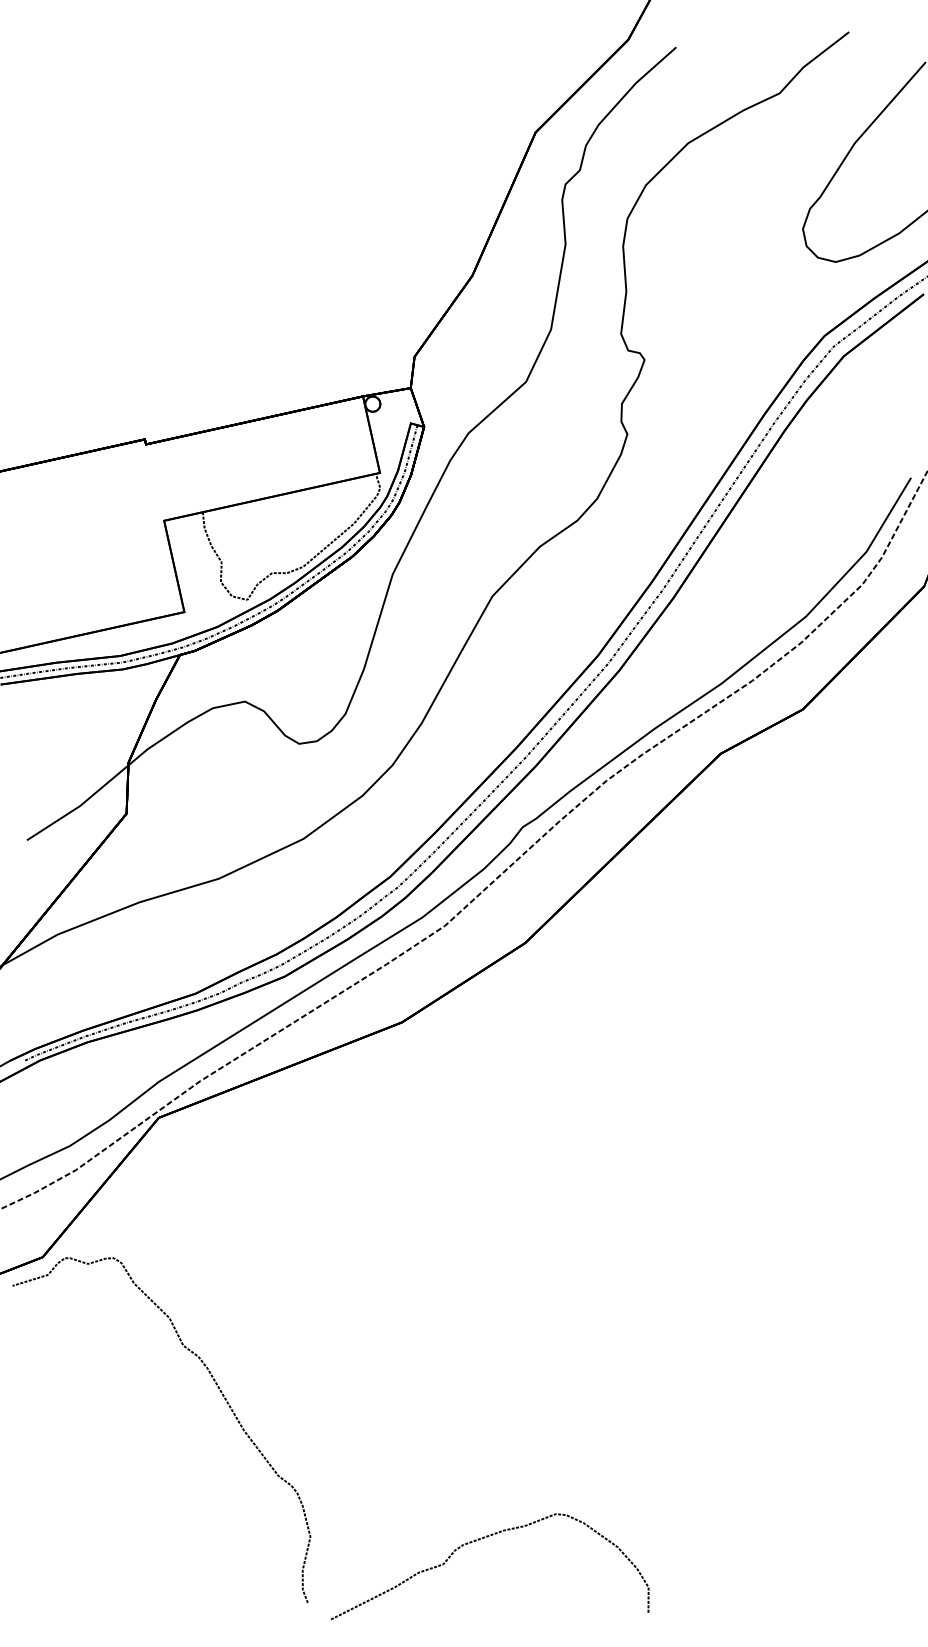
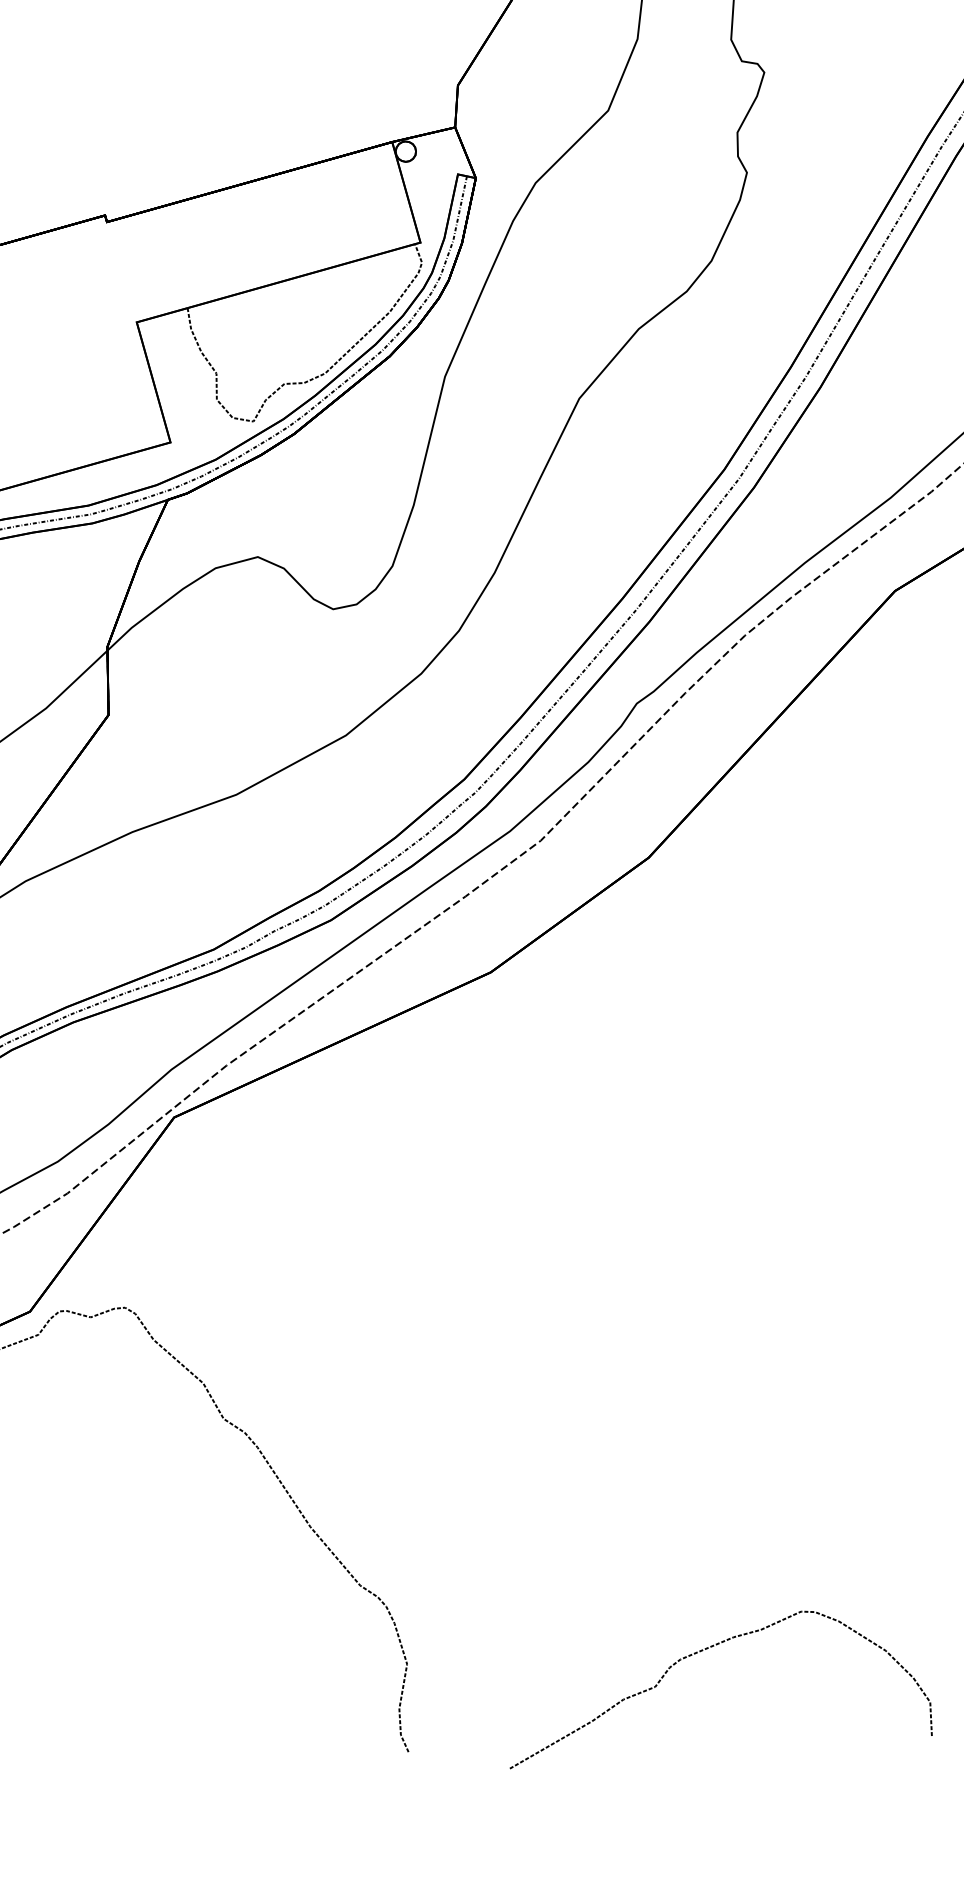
curve: (479, 1540) -> (701, 1652), moved

